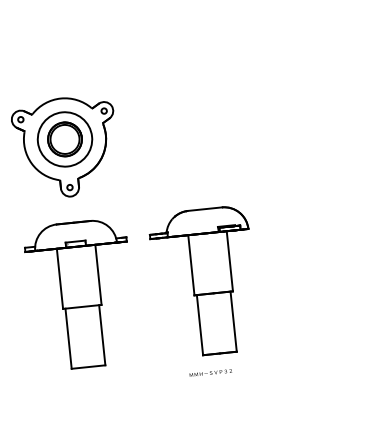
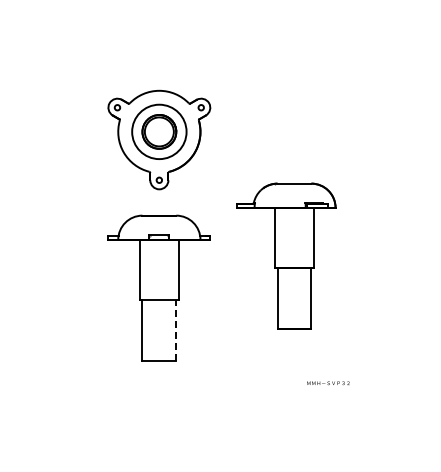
part: (204, 281) -> (286, 255), moved
line: (102, 335) -> (176, 330), solid -> dashed
text: (210, 373) -> (328, 383), moved

